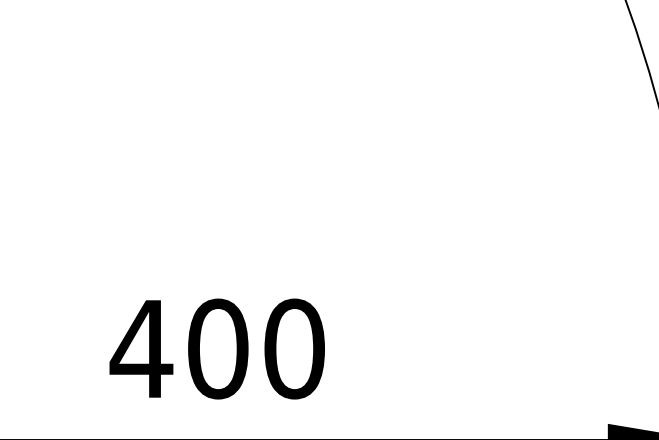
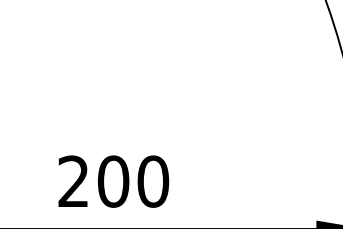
text: (141, 346) -> (73, 180), 400 -> 200

